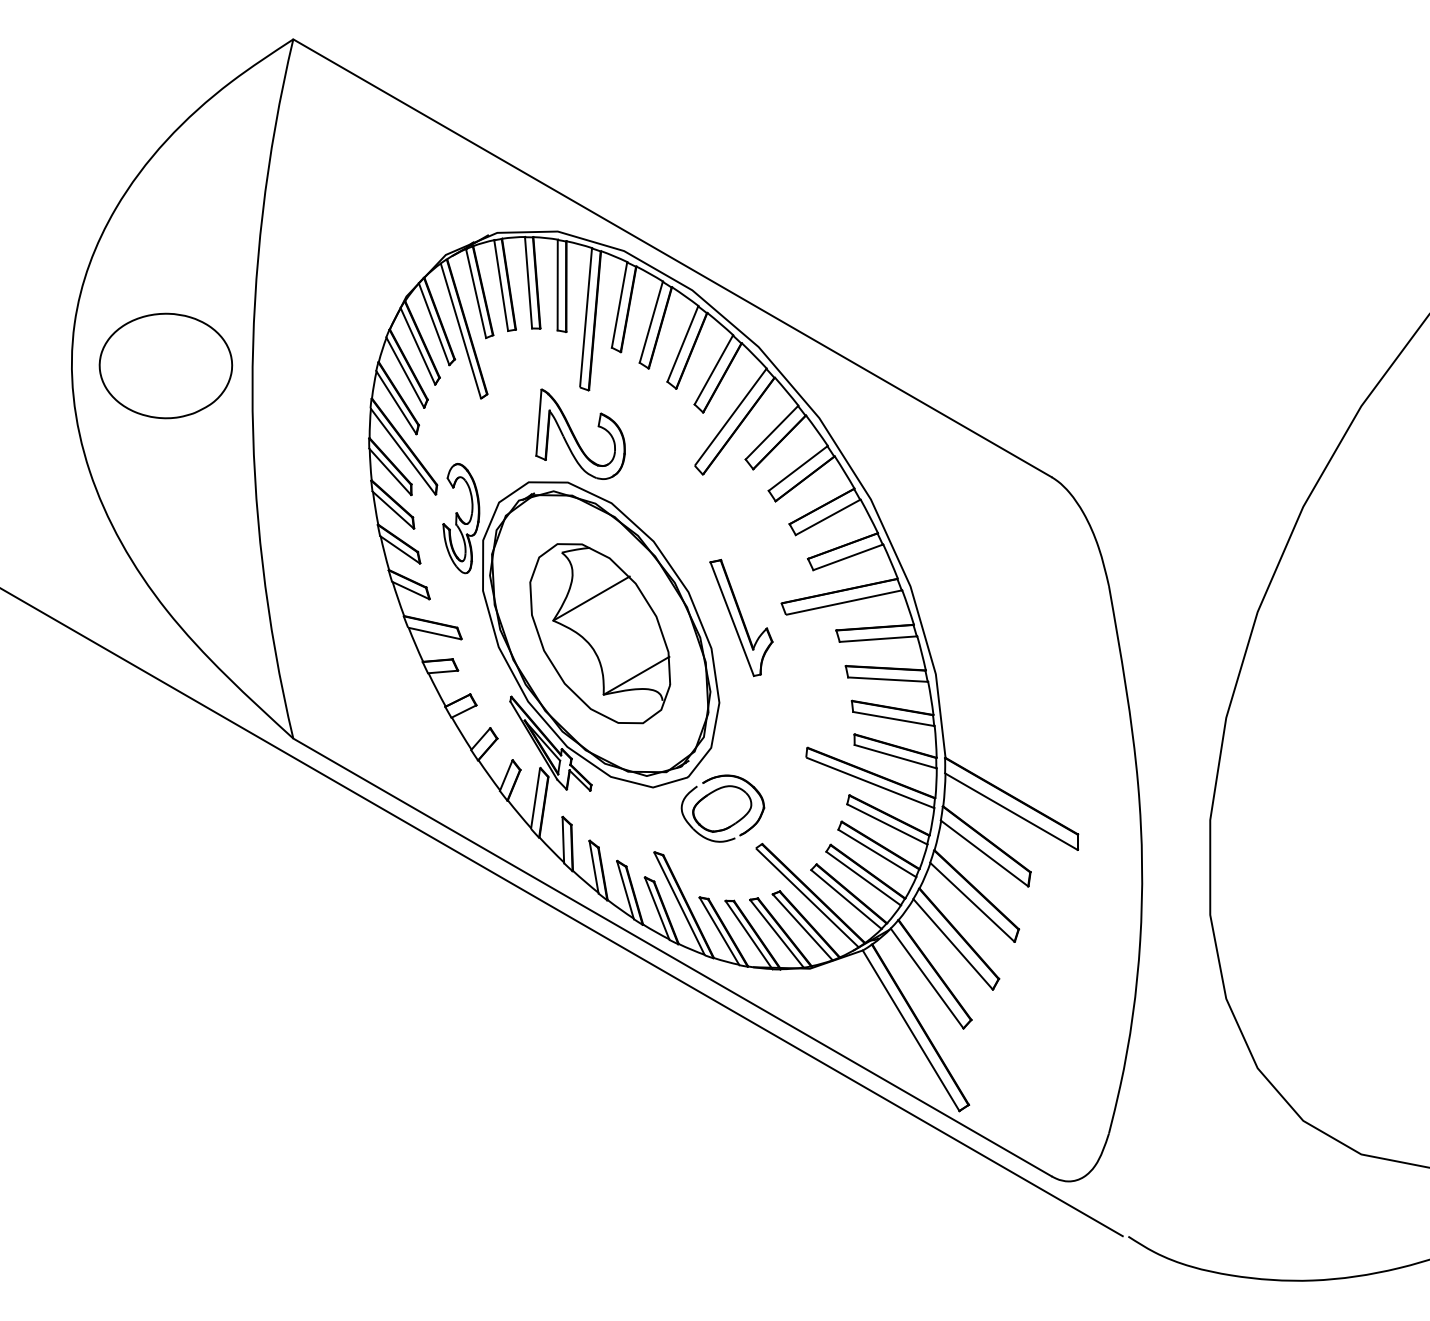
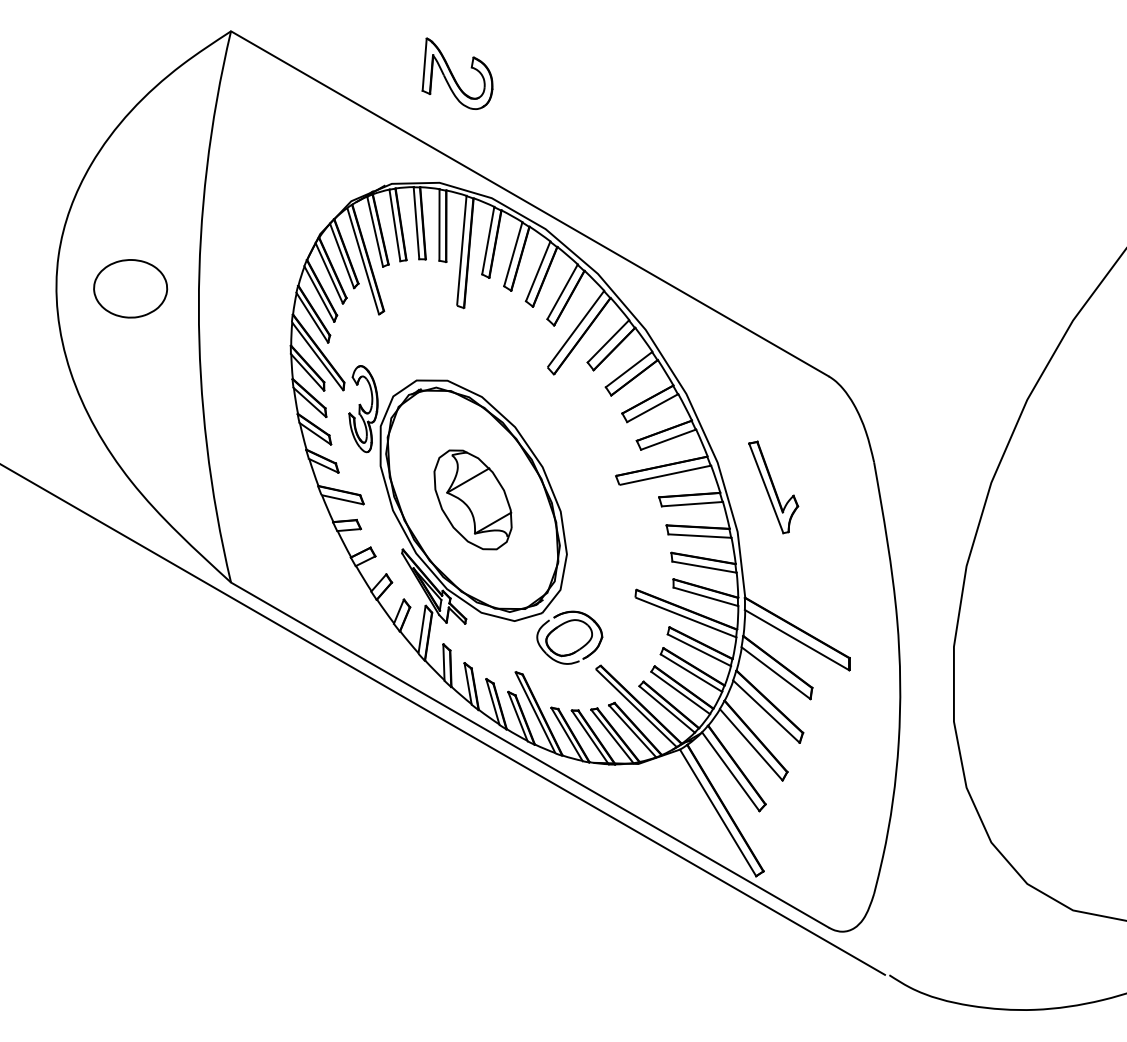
part: (165, 365) -> (130, 288), size x0.7
part: (580, 433) -> (457, 73), moved
part: (741, 618) -> (773, 487), moved
part: (600, 633) -> (473, 499), size x0.7

